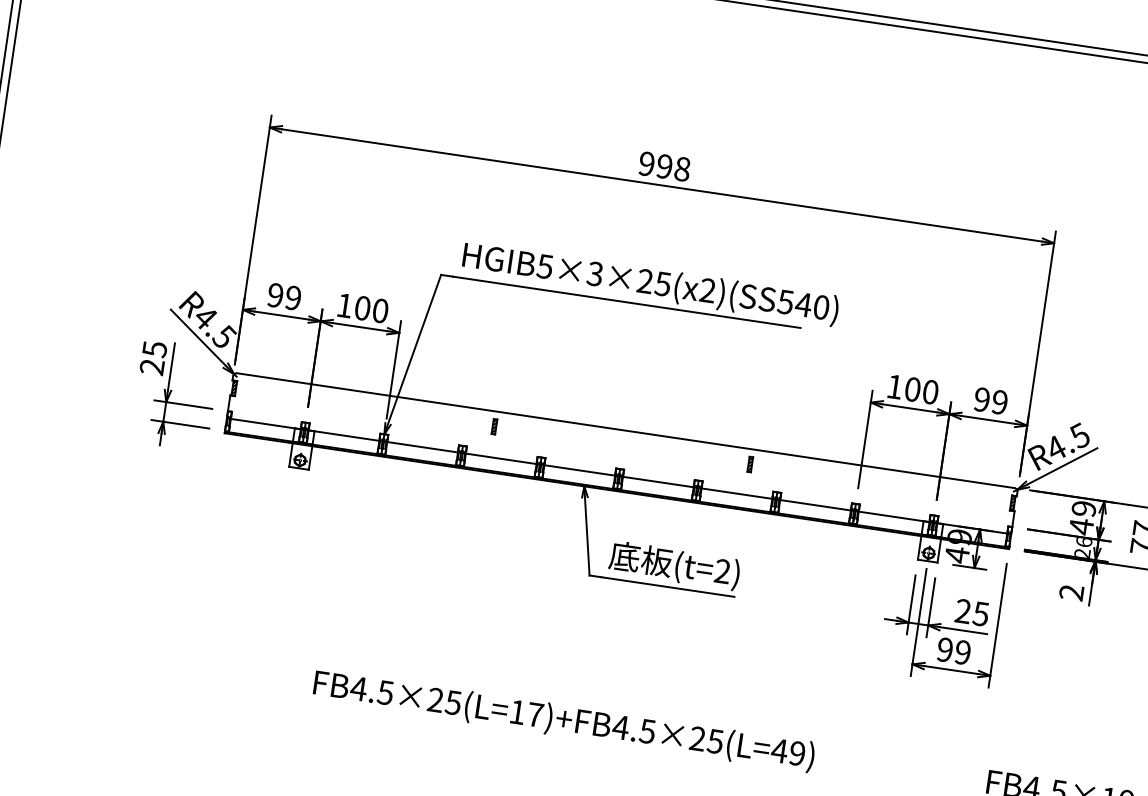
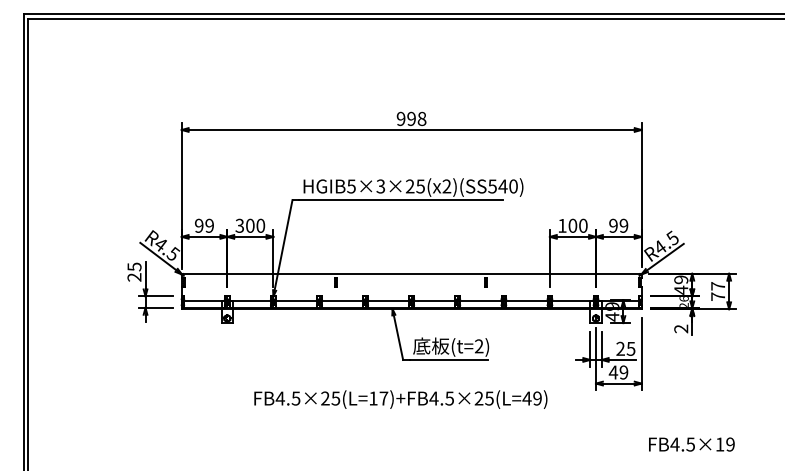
text: (344, 304) -> (239, 225), 100 -> 300
text: (945, 649) -> (613, 372), 99 -> 49
text: (563, 720) -> (400, 399), moved

